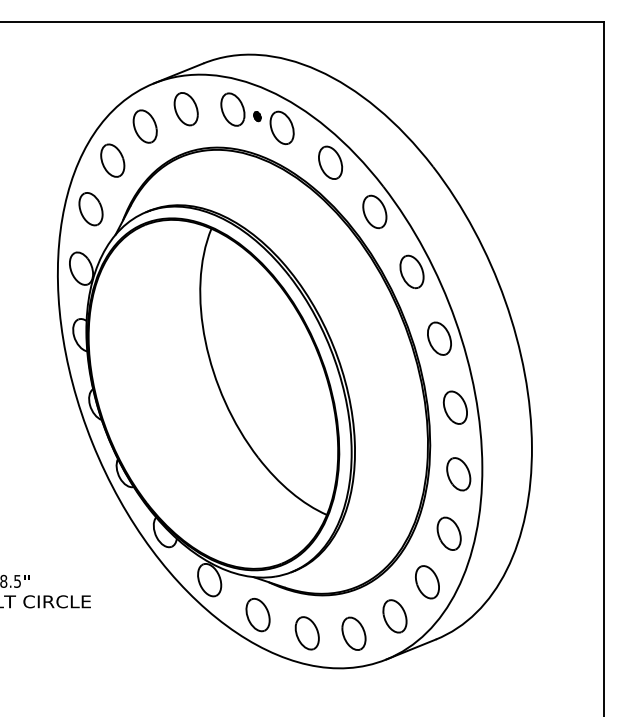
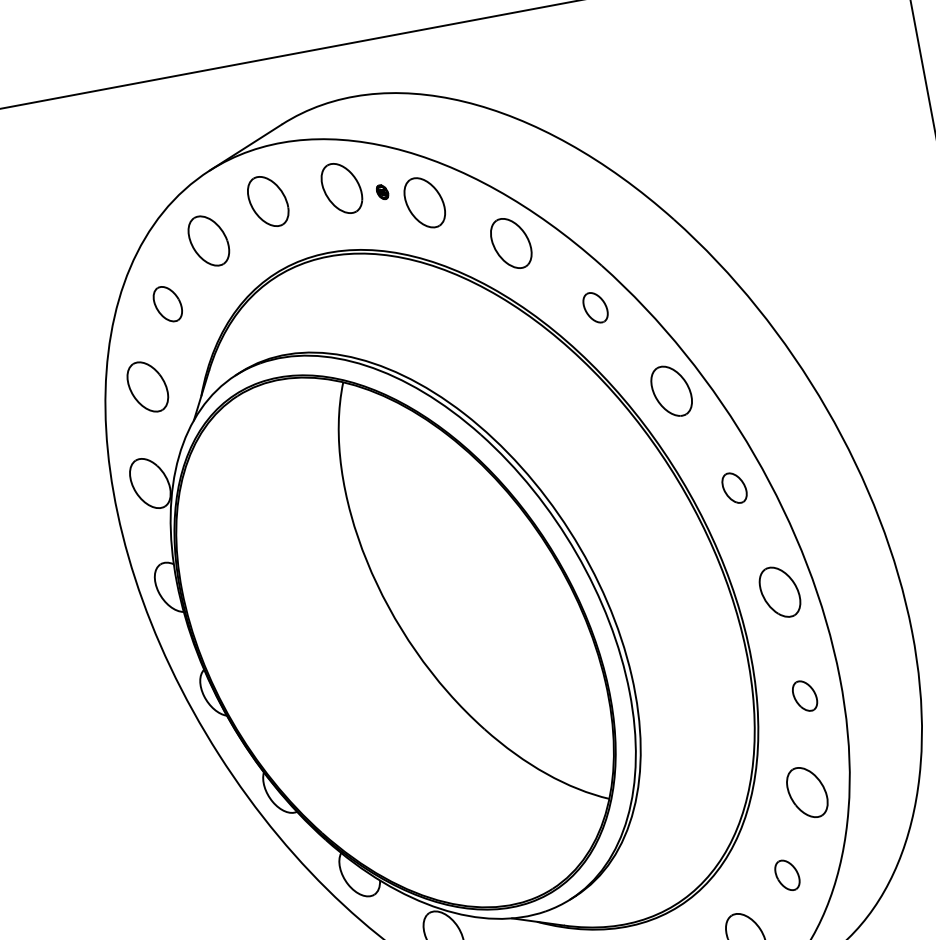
part: (112, 160) -> (167, 304), size x0.7
part: (374, 211) -> (594, 307), size x0.6
part: (439, 338) -> (734, 487), size x0.6
part: (458, 474) -> (804, 696), size x0.6
part: (427, 582) -> (787, 875), size x0.6

